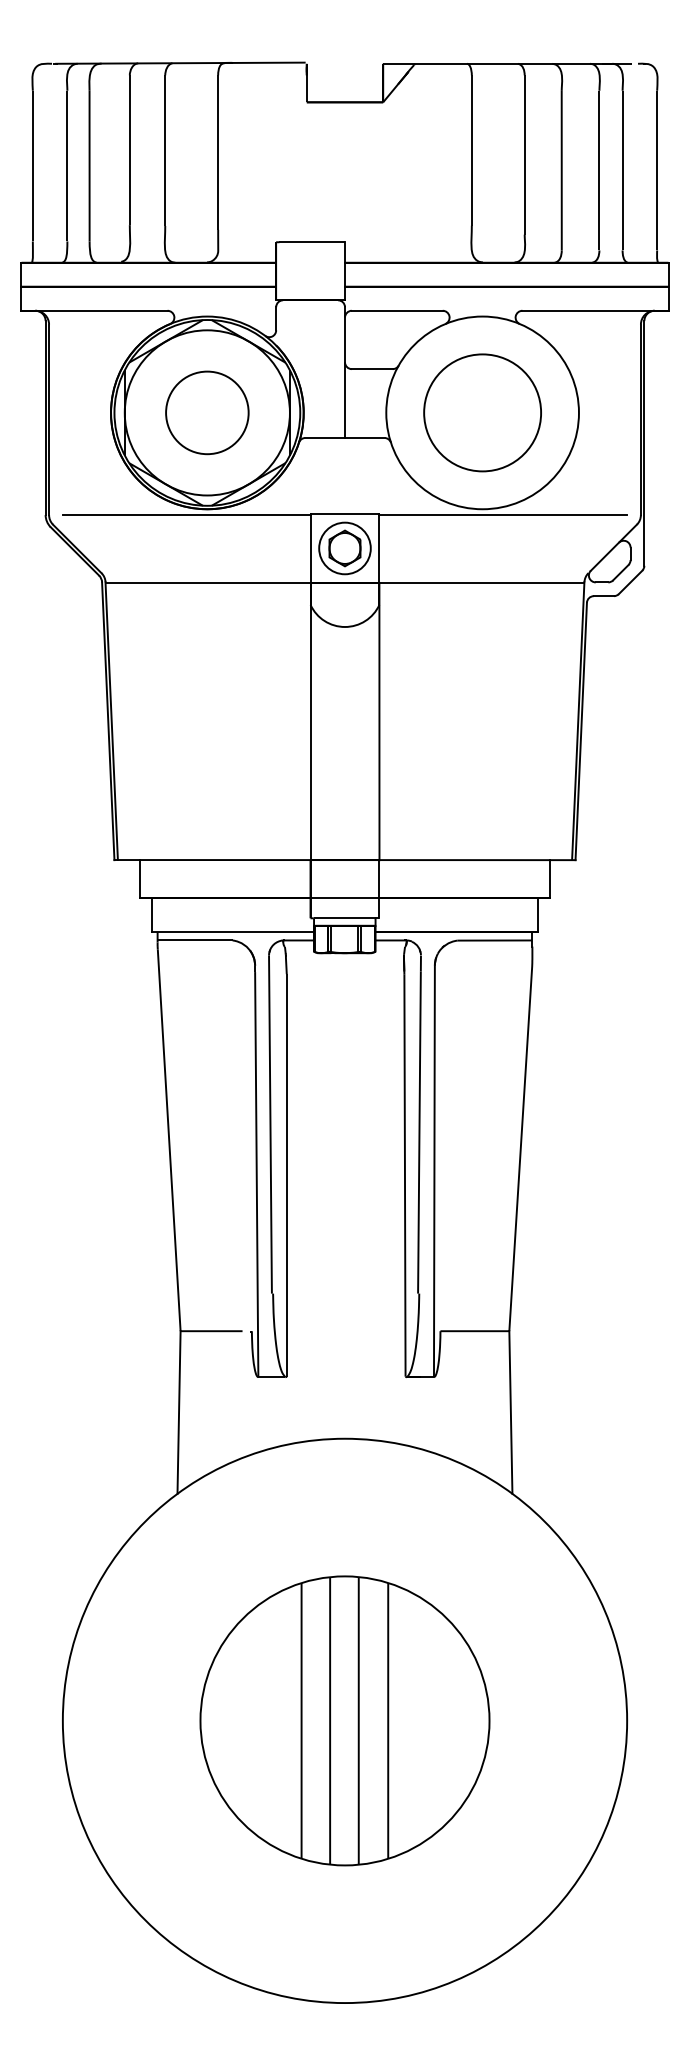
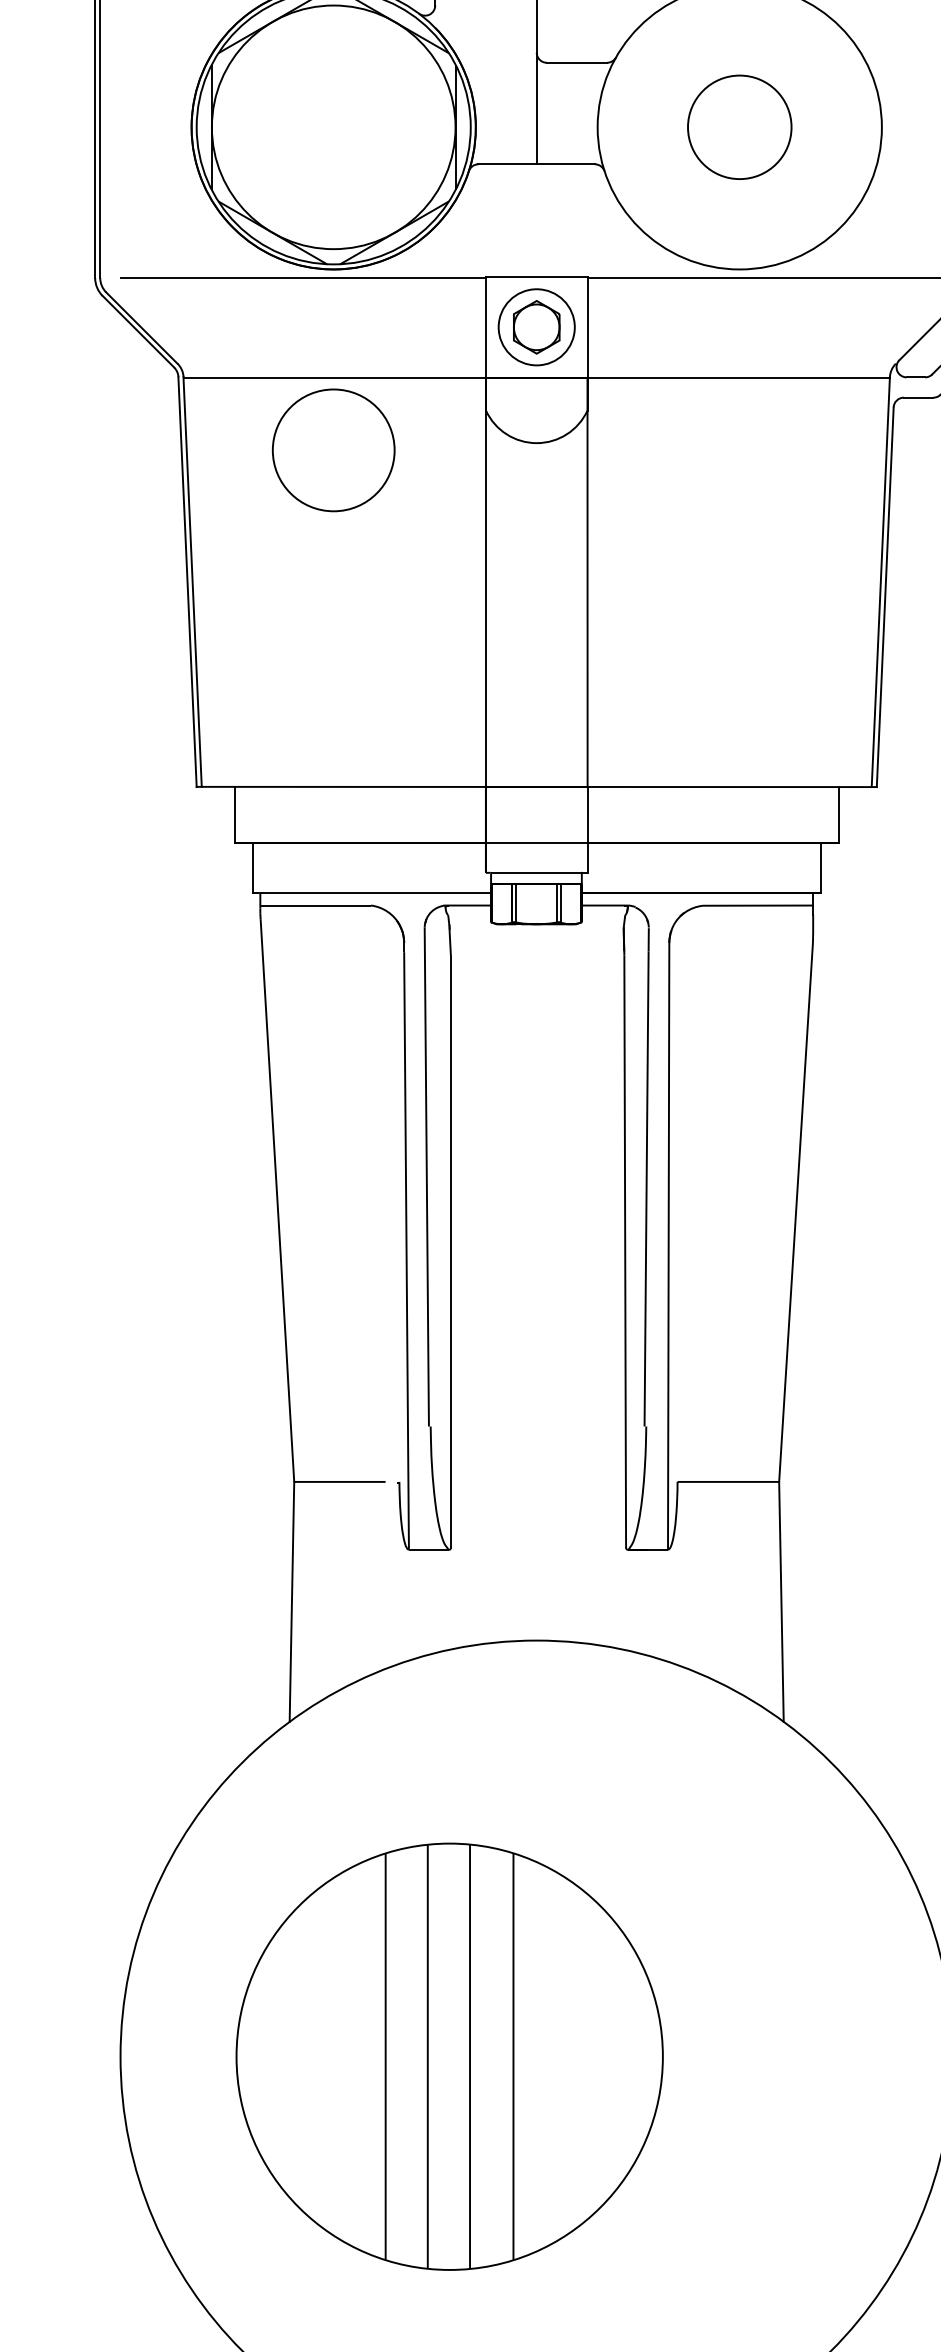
circle: (207, 412) -> (333, 449), moved
circle: (482, 412) -> (739, 126), size x0.6
part: (344, 1720) -> (448, 2056), moved

